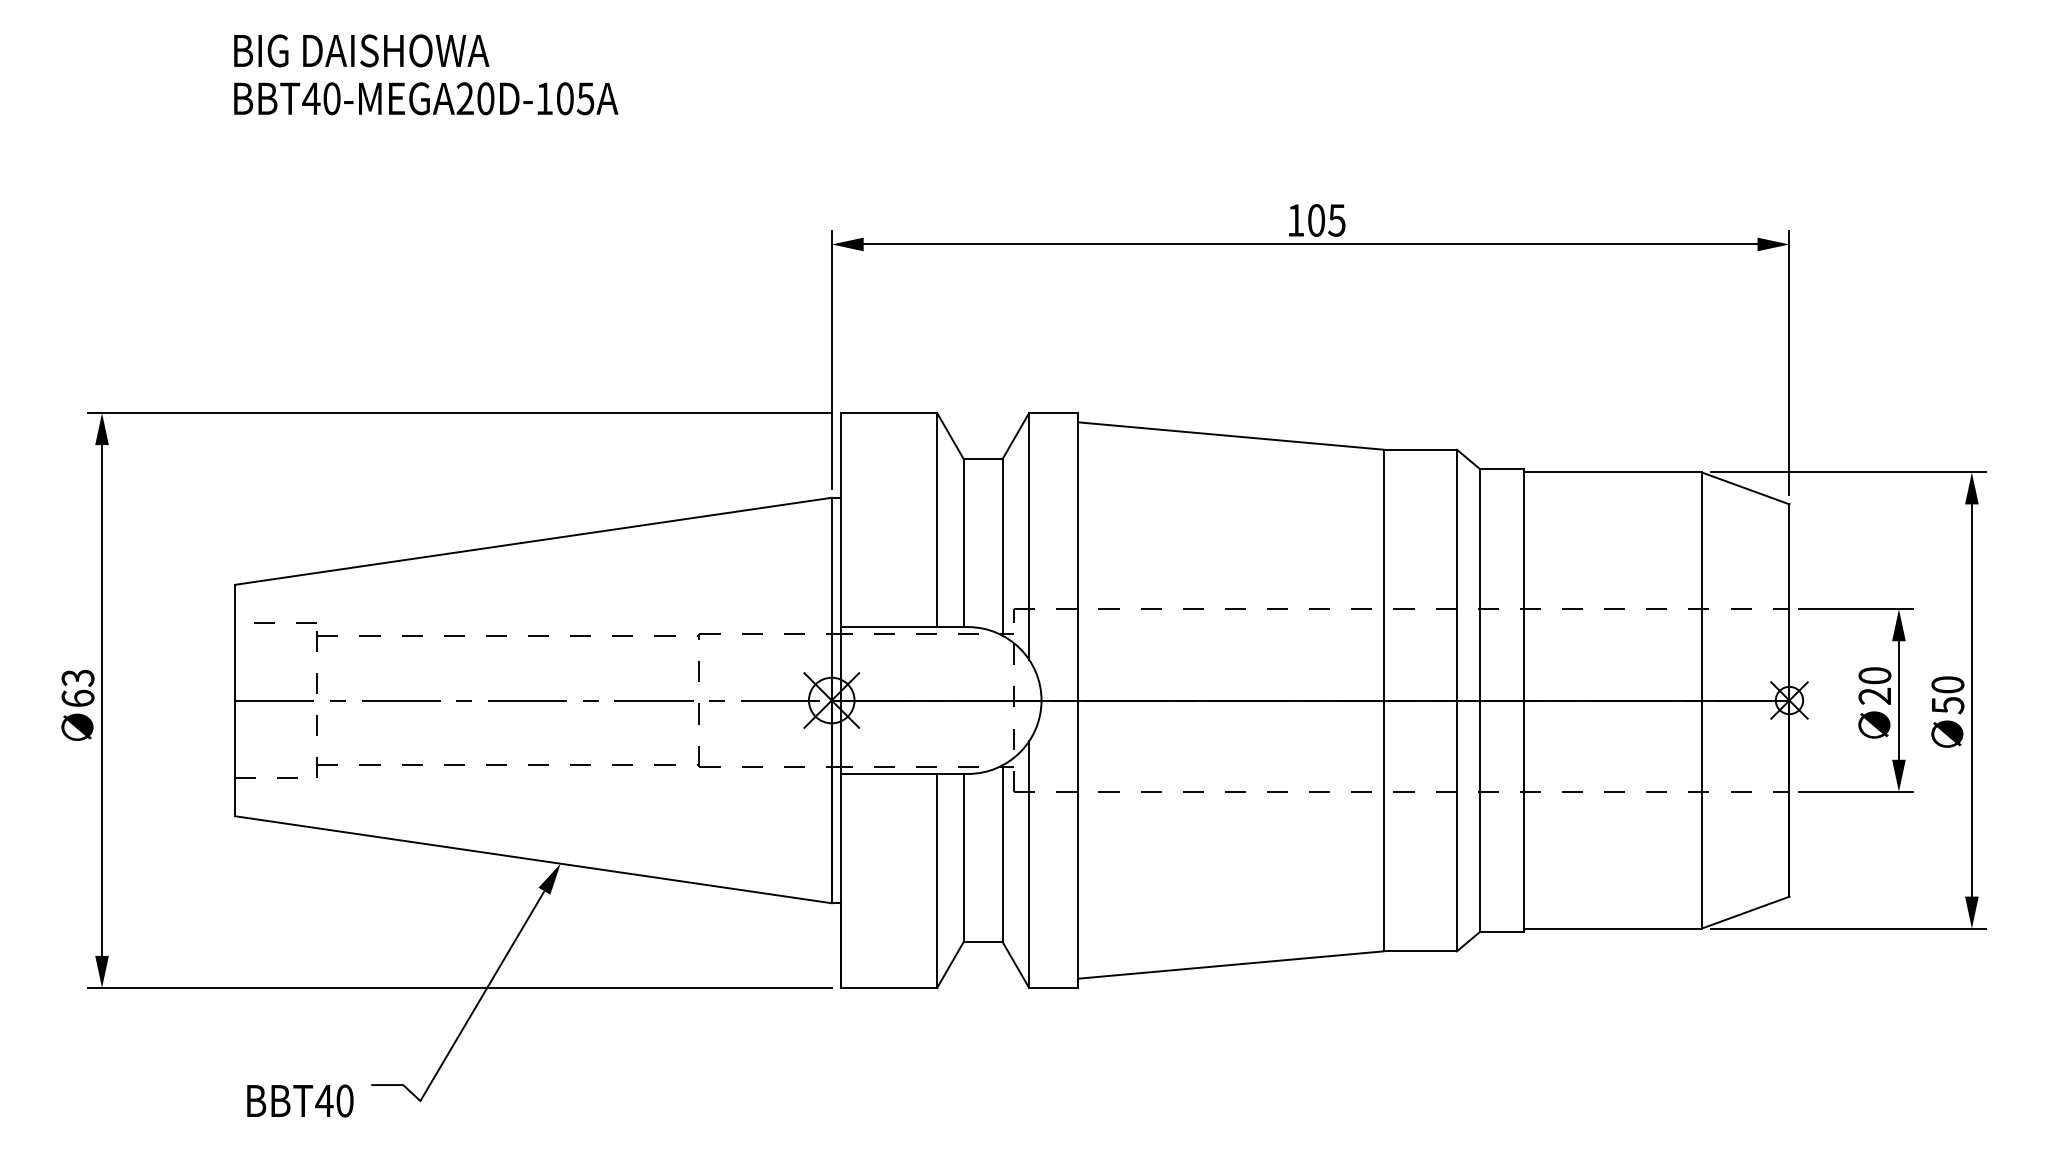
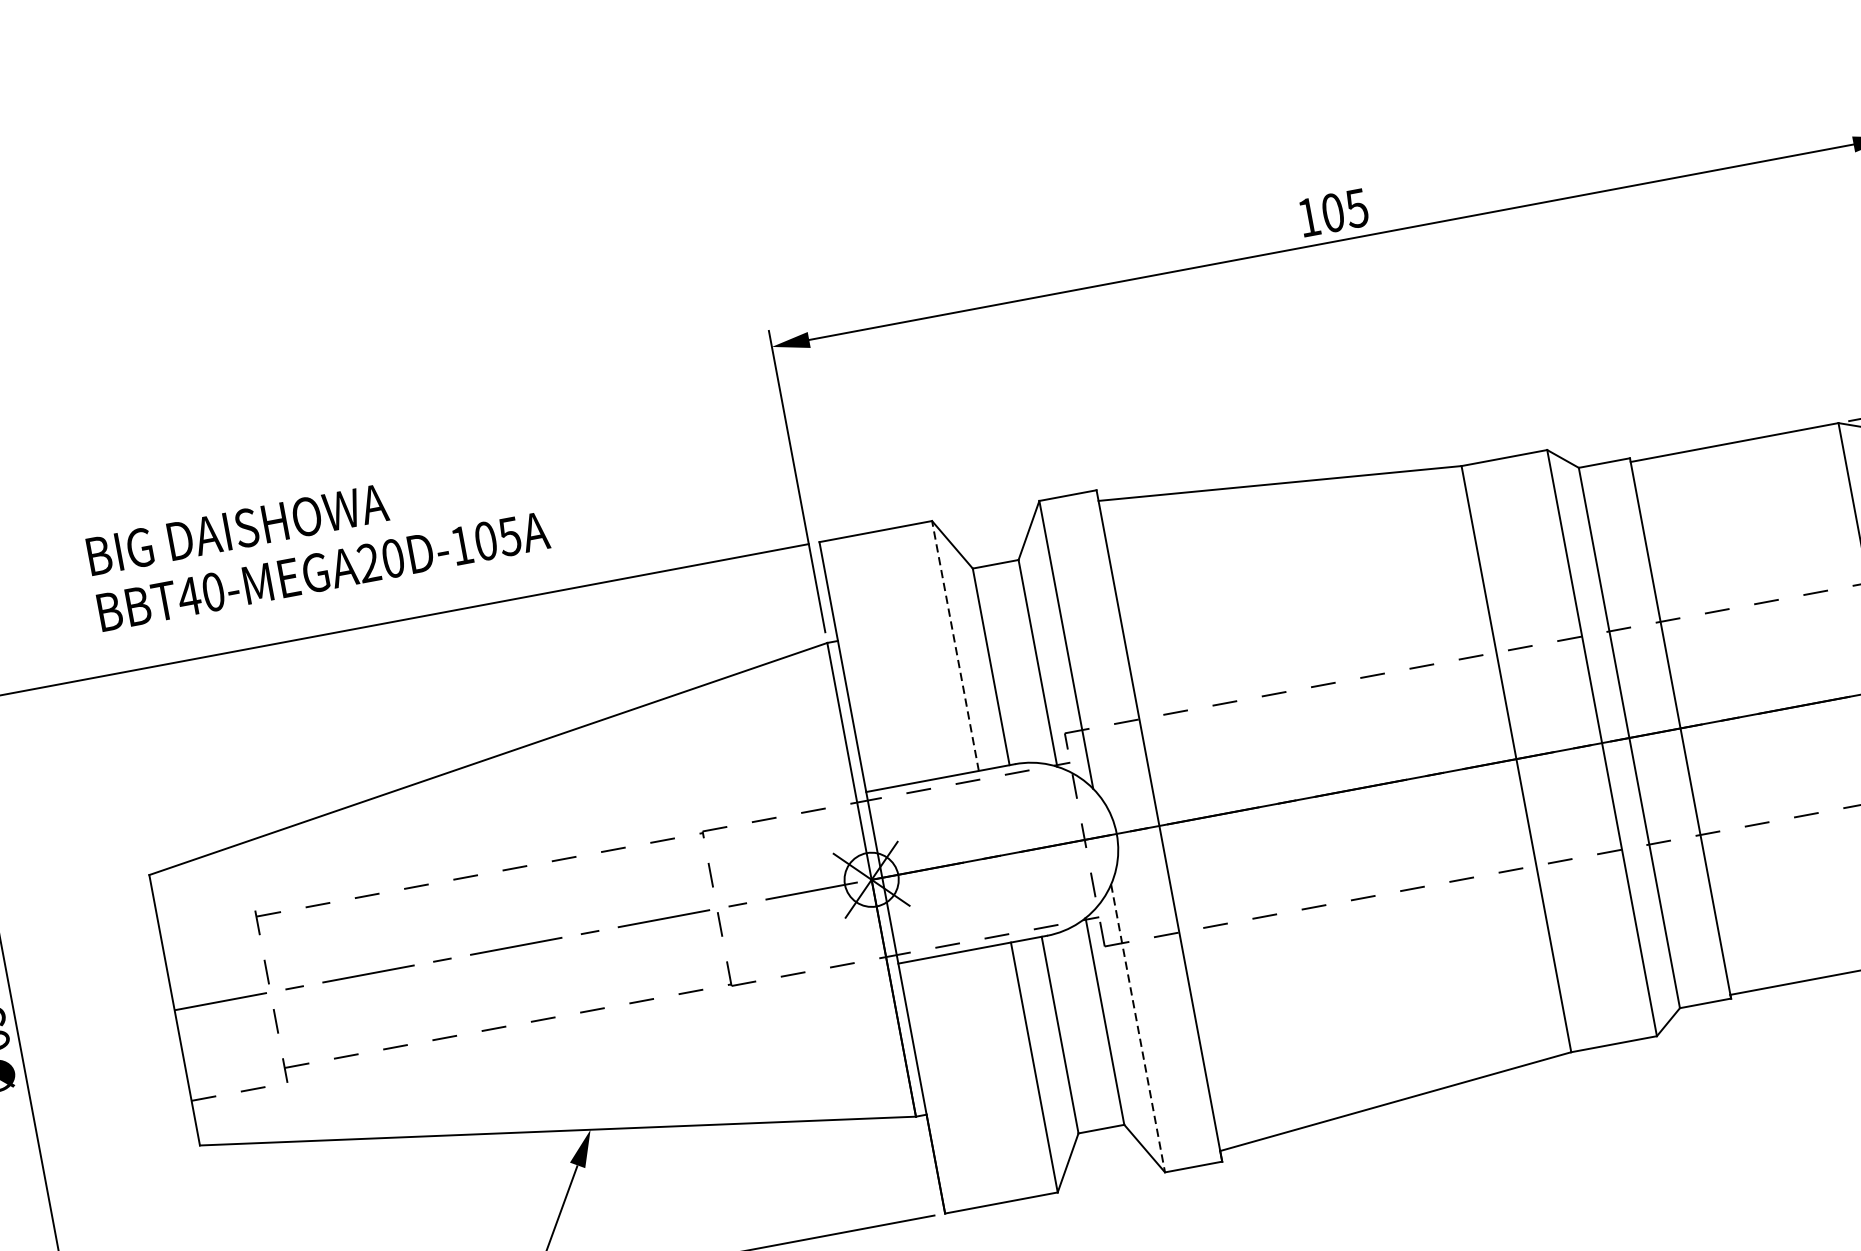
text: (426, 74) -> (318, 543), moved
line: (937, 520) -> (955, 646), solid -> dashed
line: (274, 622) -> (203, 910), removed
line: (1029, 865) -> (1138, 1029), solid -> dashed

